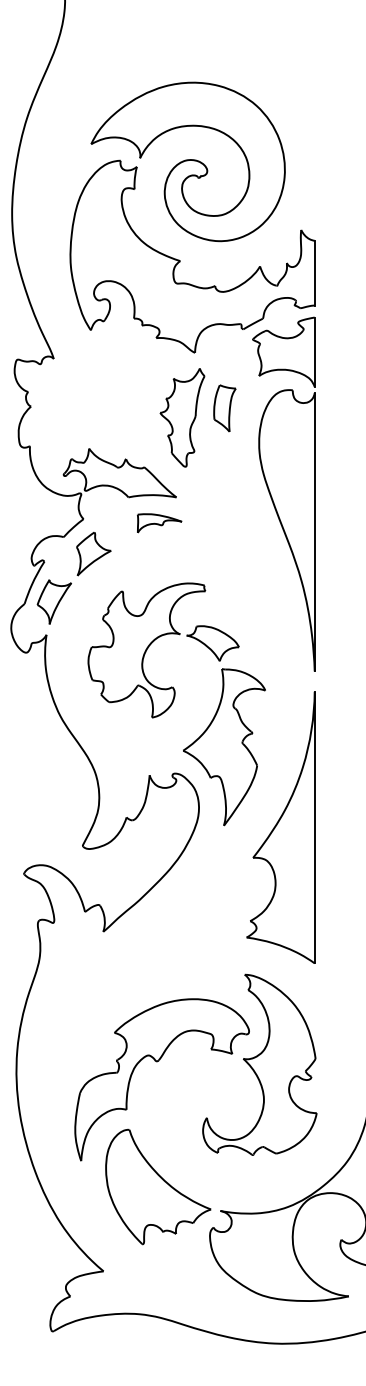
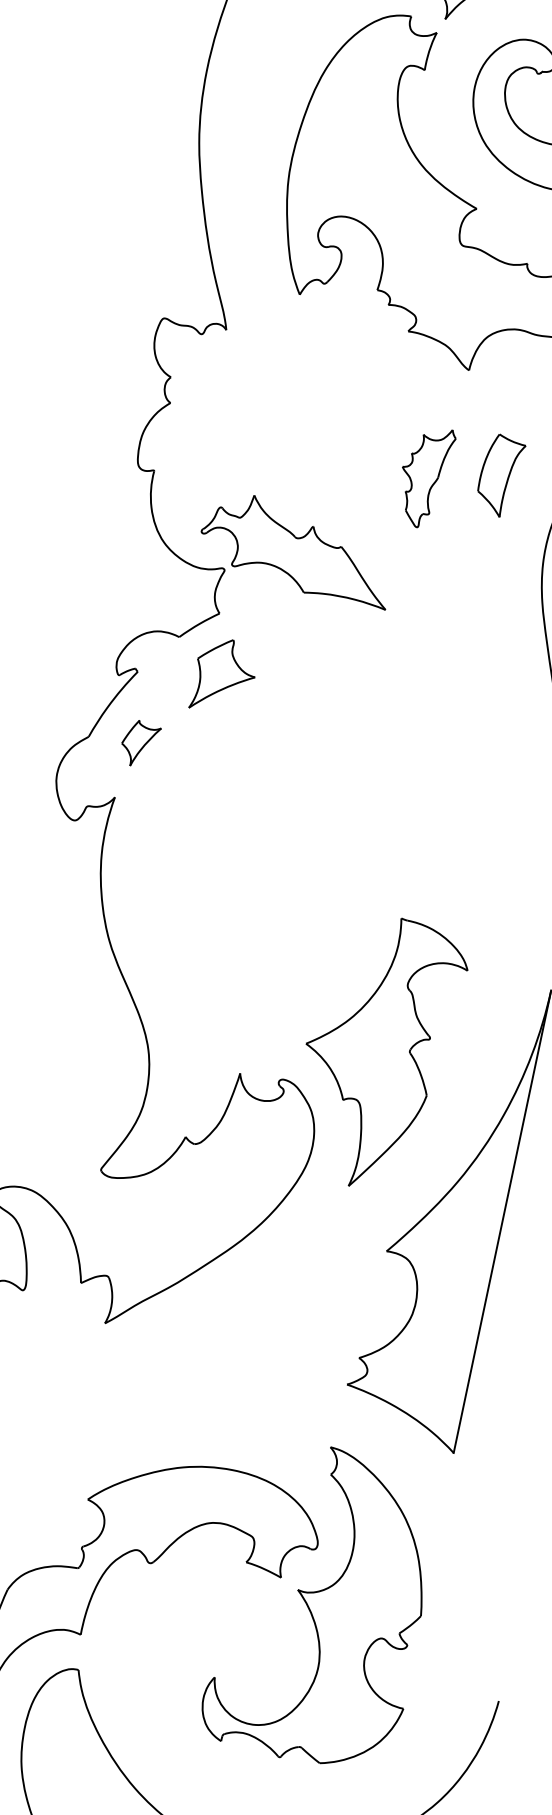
part: (182, 417) -> (424, 475), size x0.6
part: (159, 523) -> (347, 648), removed
part: (53, 601) -> (138, 743), size x0.6
part: (154, 641) -> (296, 847), removed

